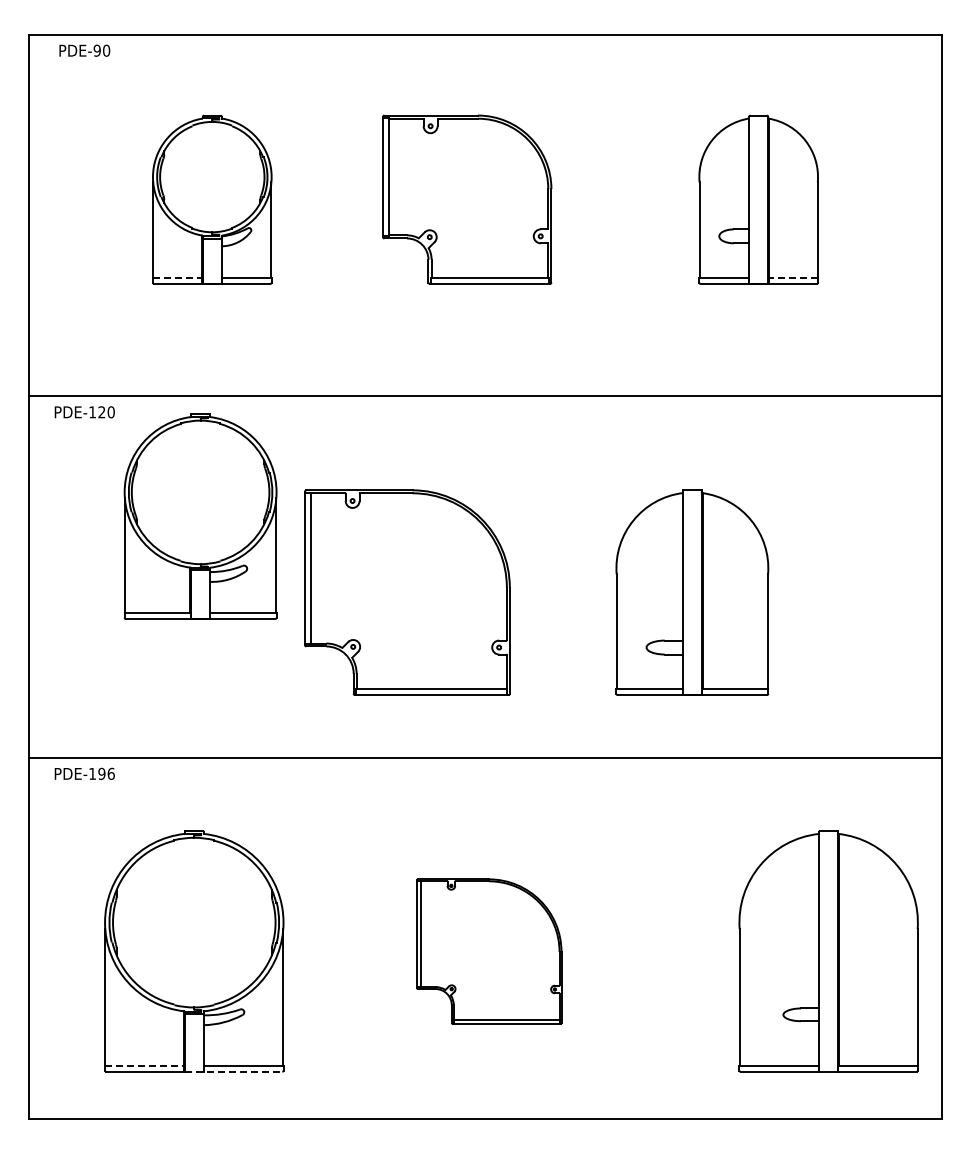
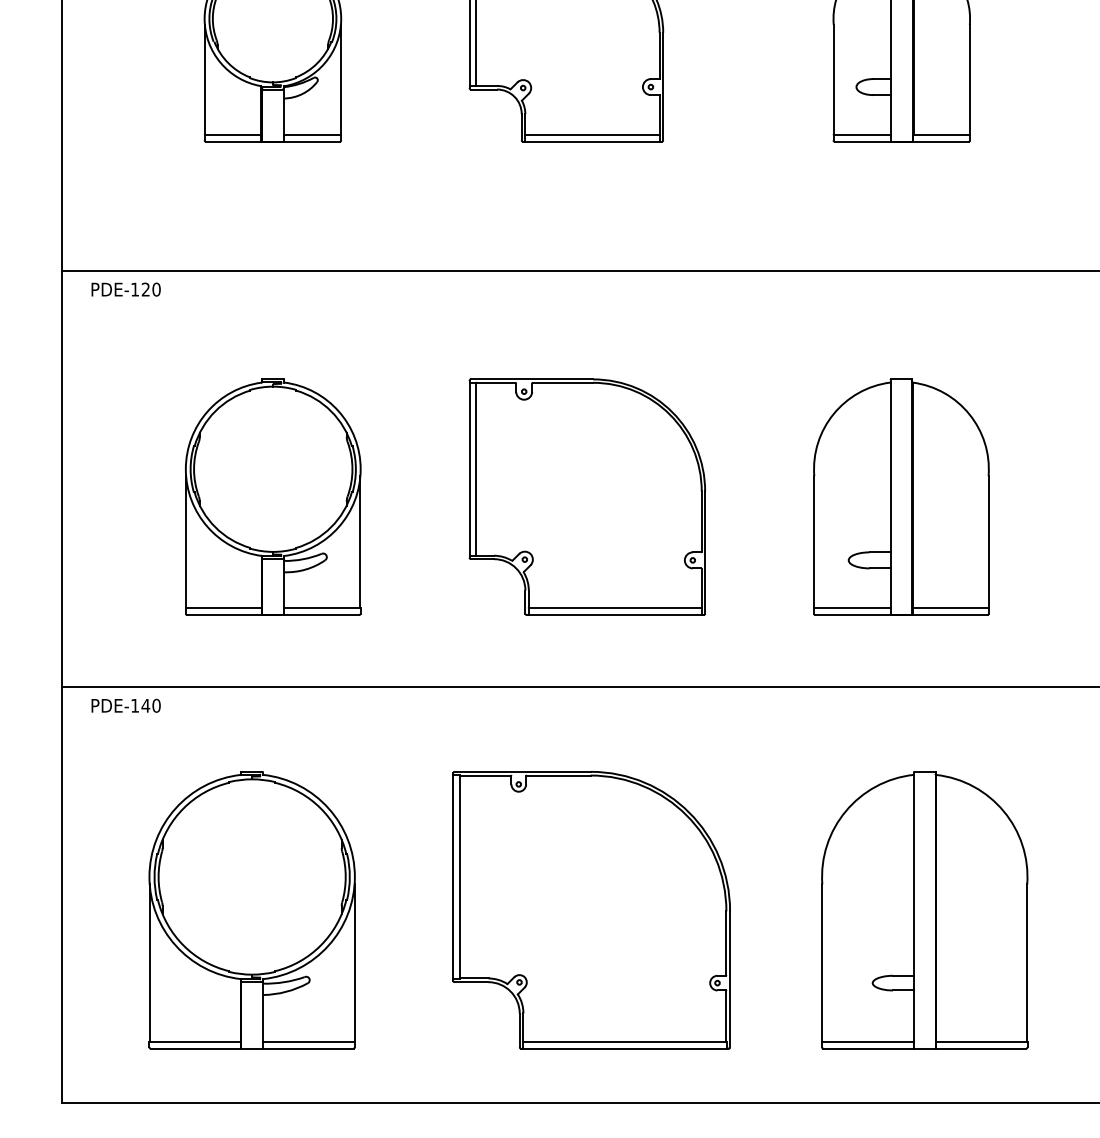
line: (178, 277) -> (233, 134), dashed -> solid
line: (792, 277) -> (940, 134), dashed -> solid
part: (200, 516) -> (273, 497), moved
part: (407, 592) -> (587, 497), moved
part: (692, 592) -> (901, 497), moved
text: (106, 773) -> (151, 705), PDE-196 -> PDE-140
part: (489, 951) -> (591, 910), size x1.67
part: (828, 951) -> (924, 910), moved
line: (144, 1065) -> (194, 1041), dashed -> solid
line: (233, 1071) -> (297, 1048), dashed -> solid

